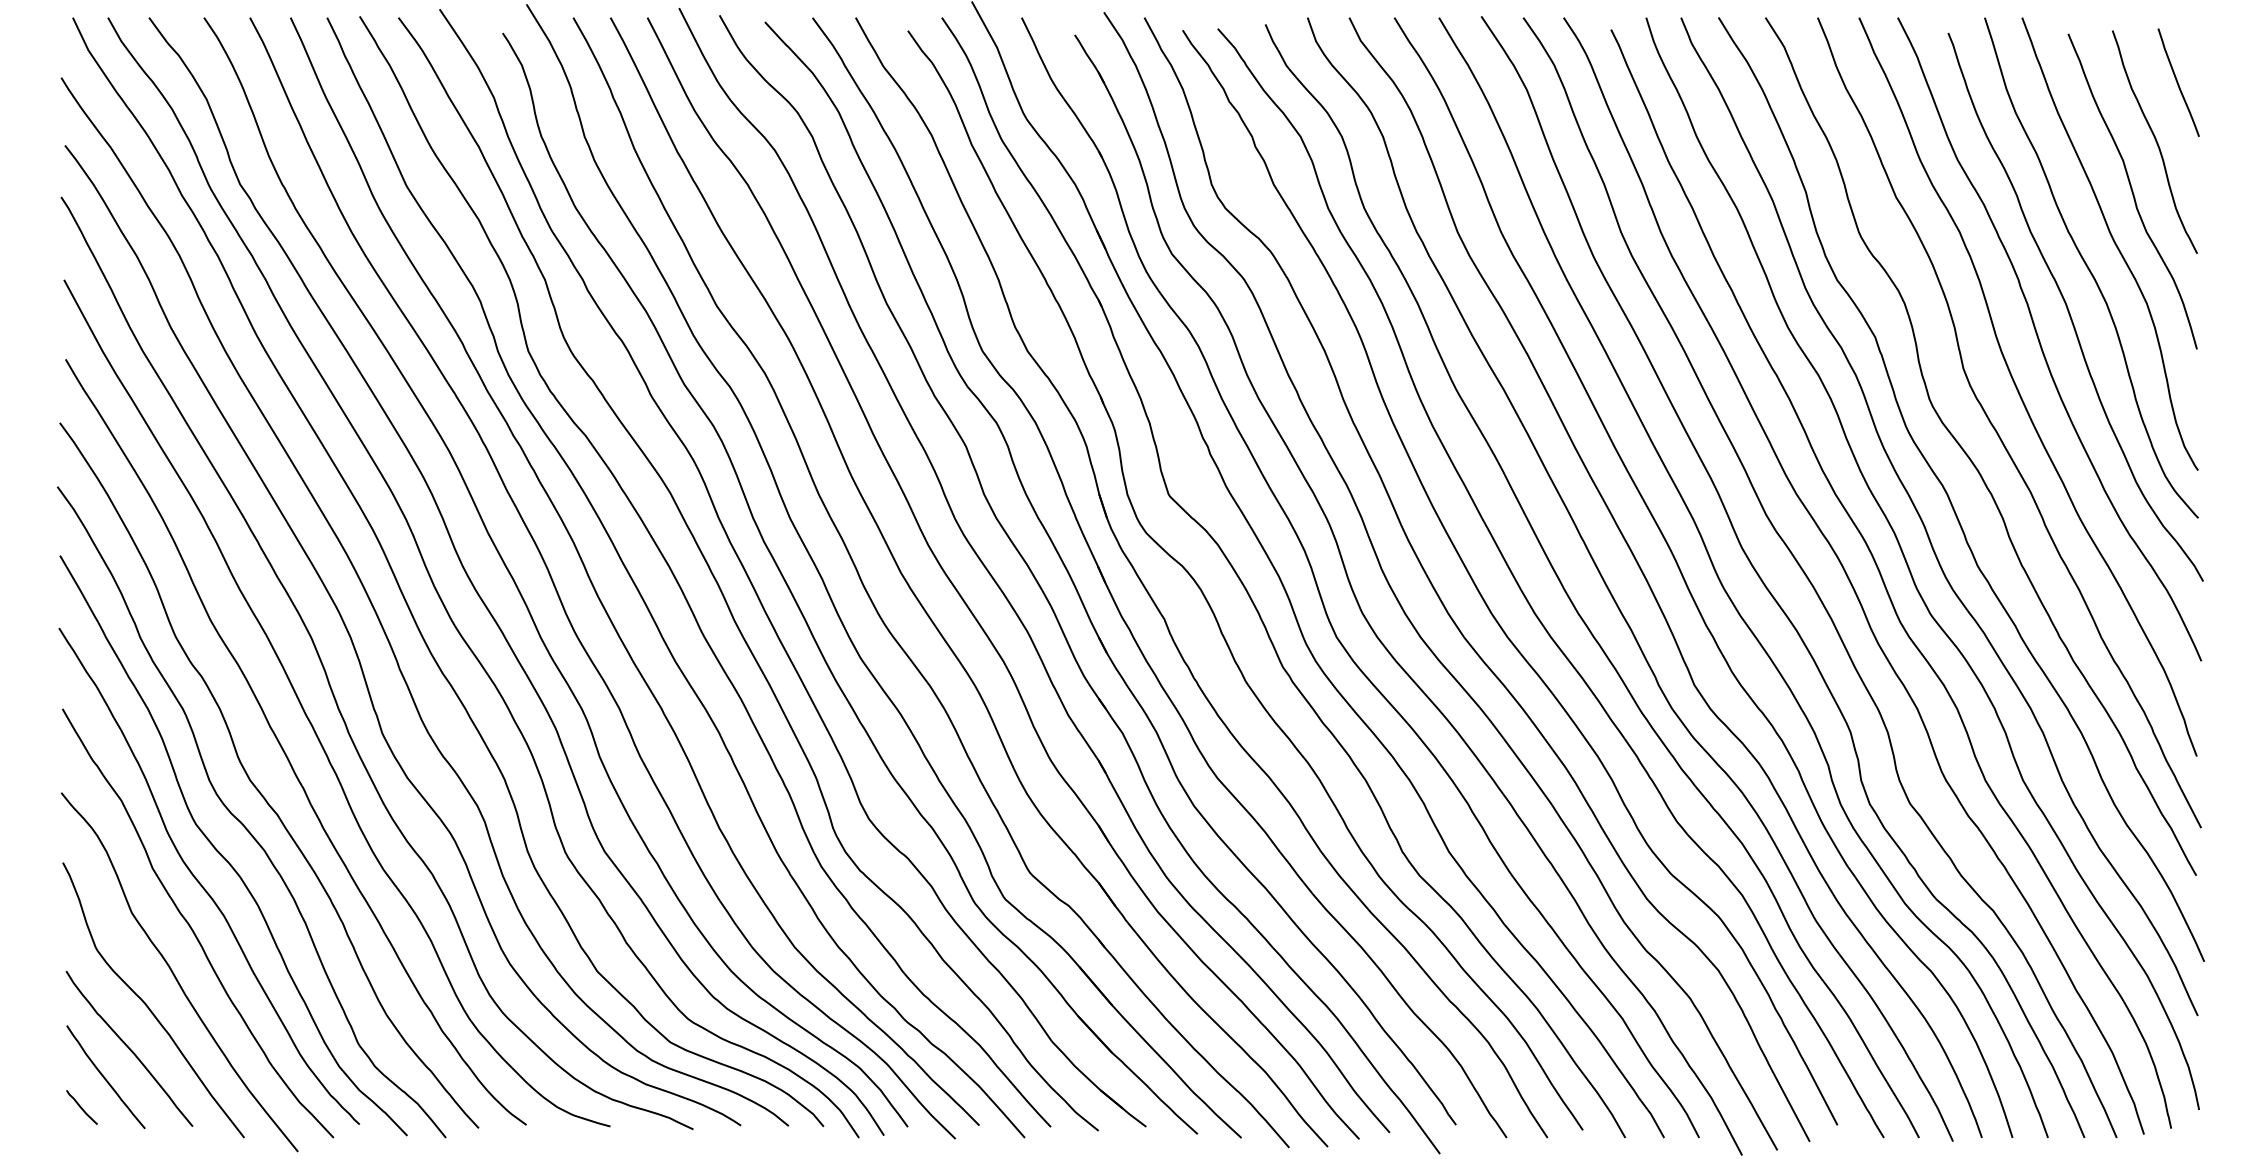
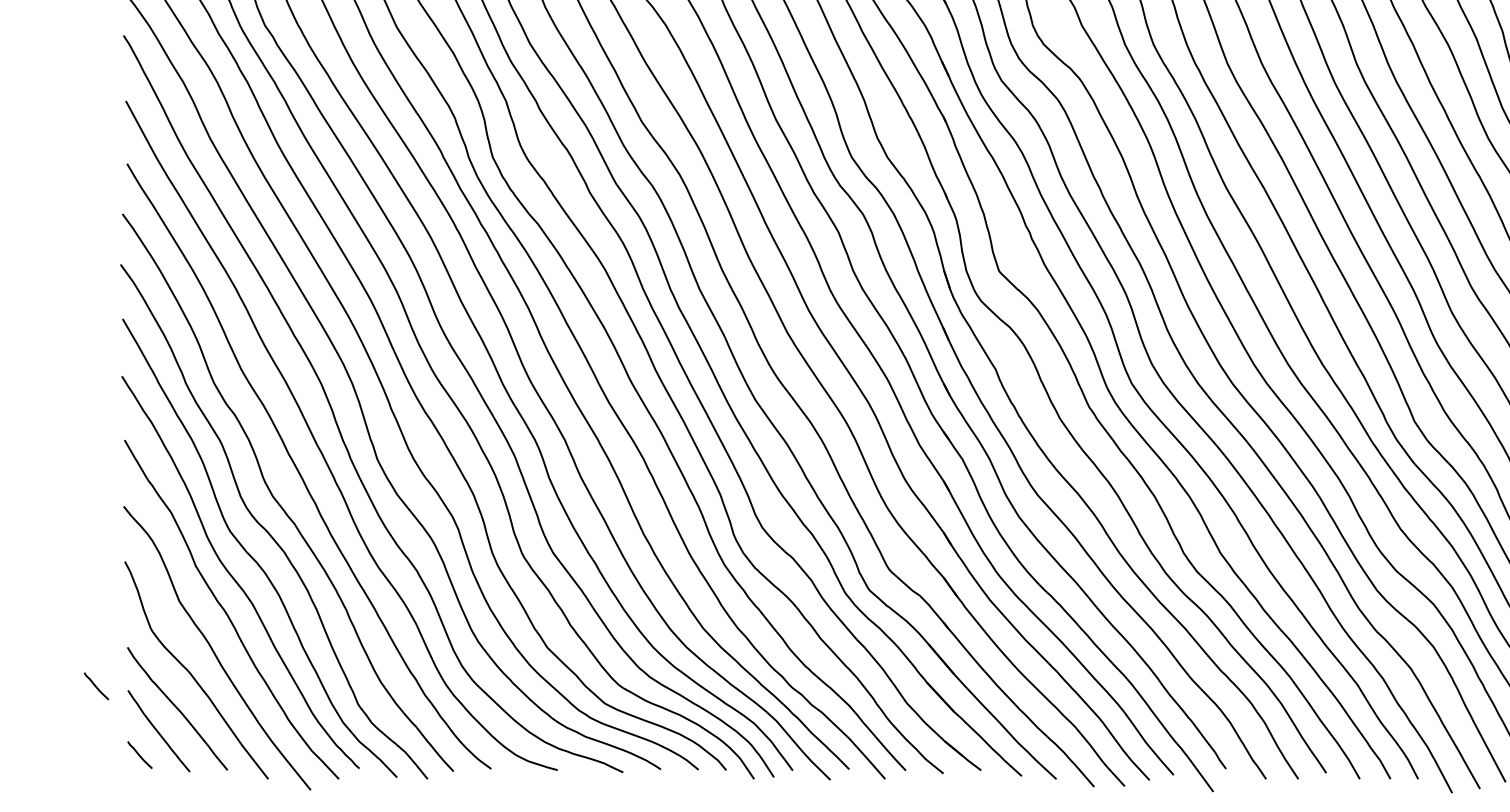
line: (26, 1020) -> (96, 686), added

